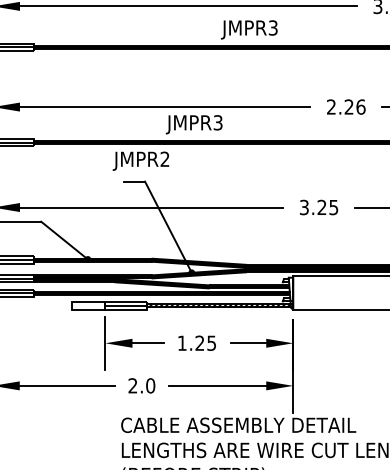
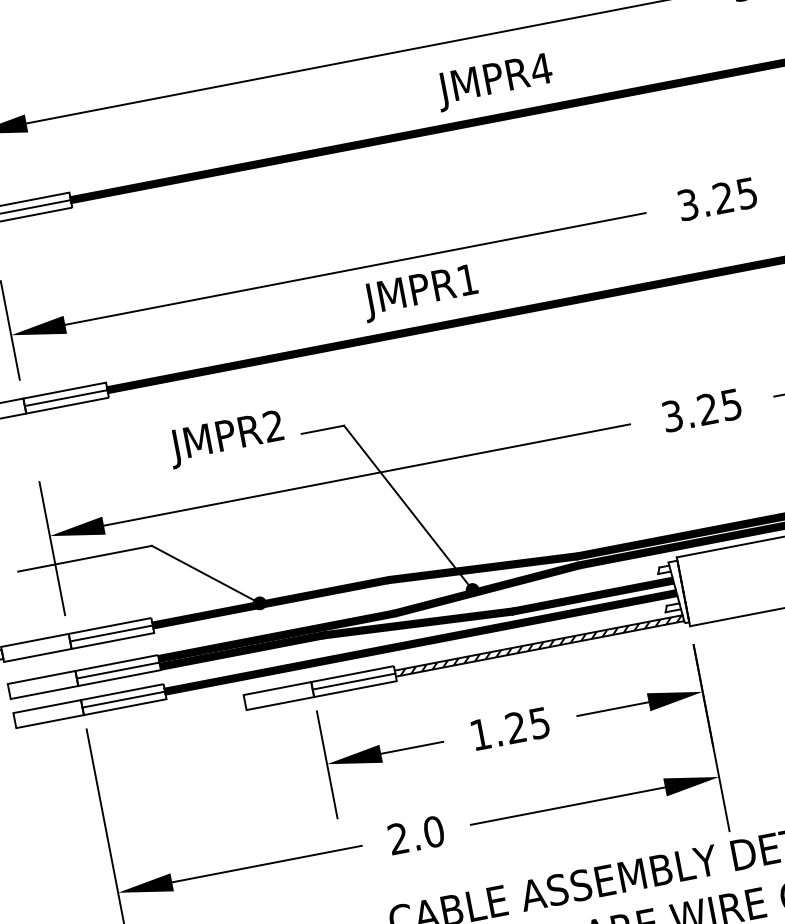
text: (273, 27) -> (541, 68), JMPR3 -> JMPR4
text: (346, 106) -> (717, 197), 2.26 -> 3.25
text: (217, 122) -> (466, 279), JMPR3 -> JMPR1
text: (140, 160) -> (225, 437), moved

